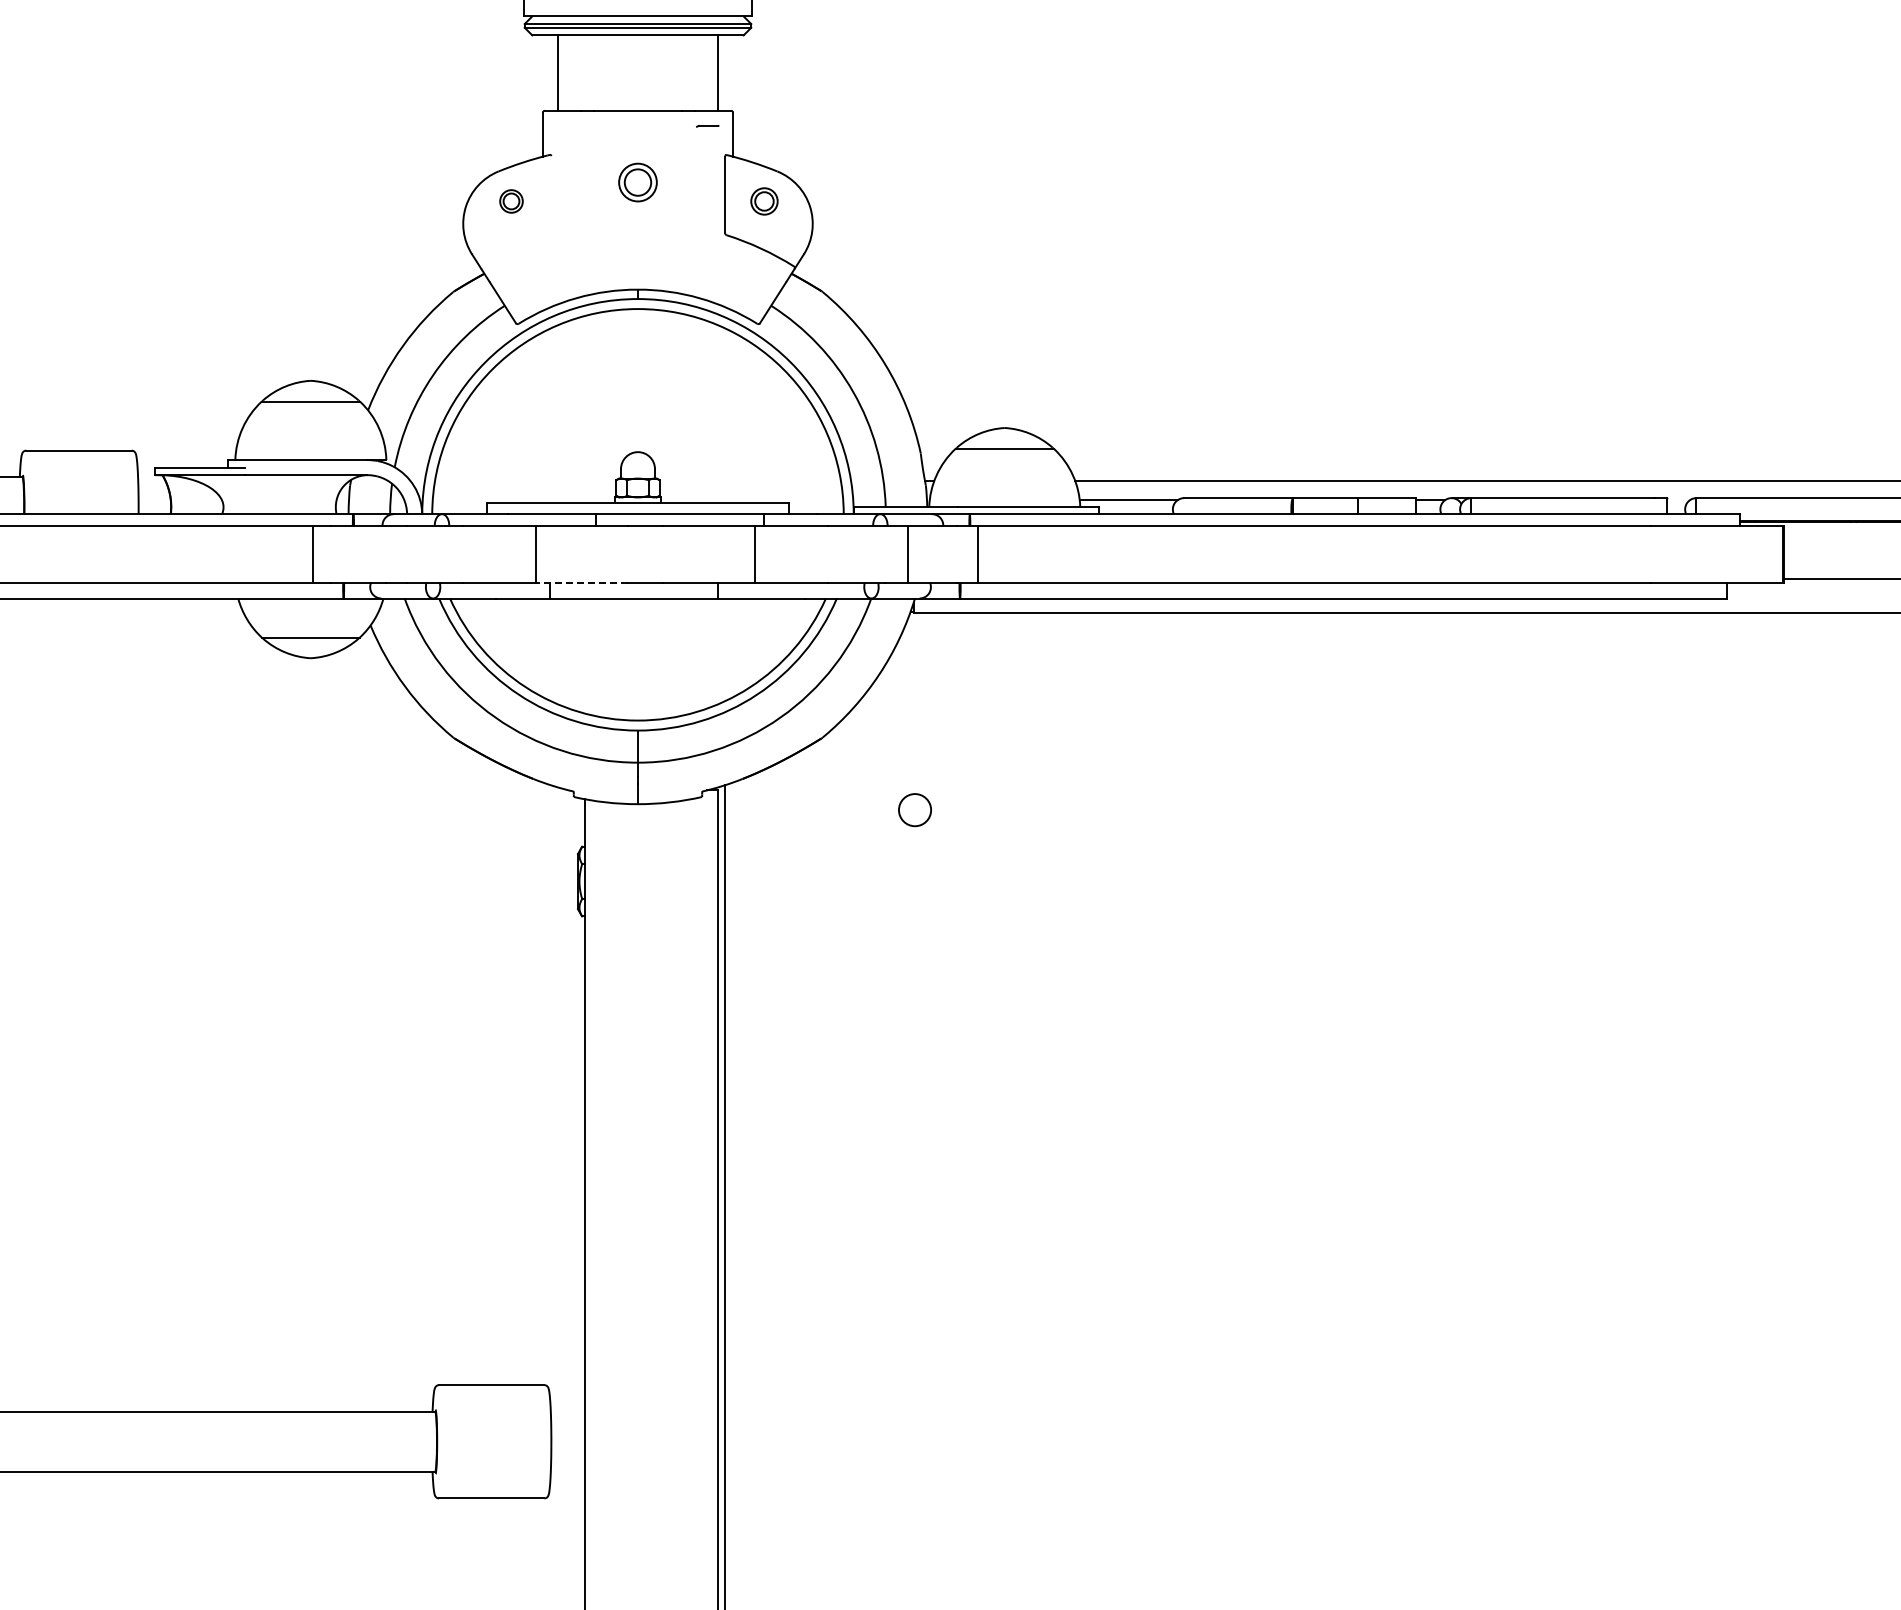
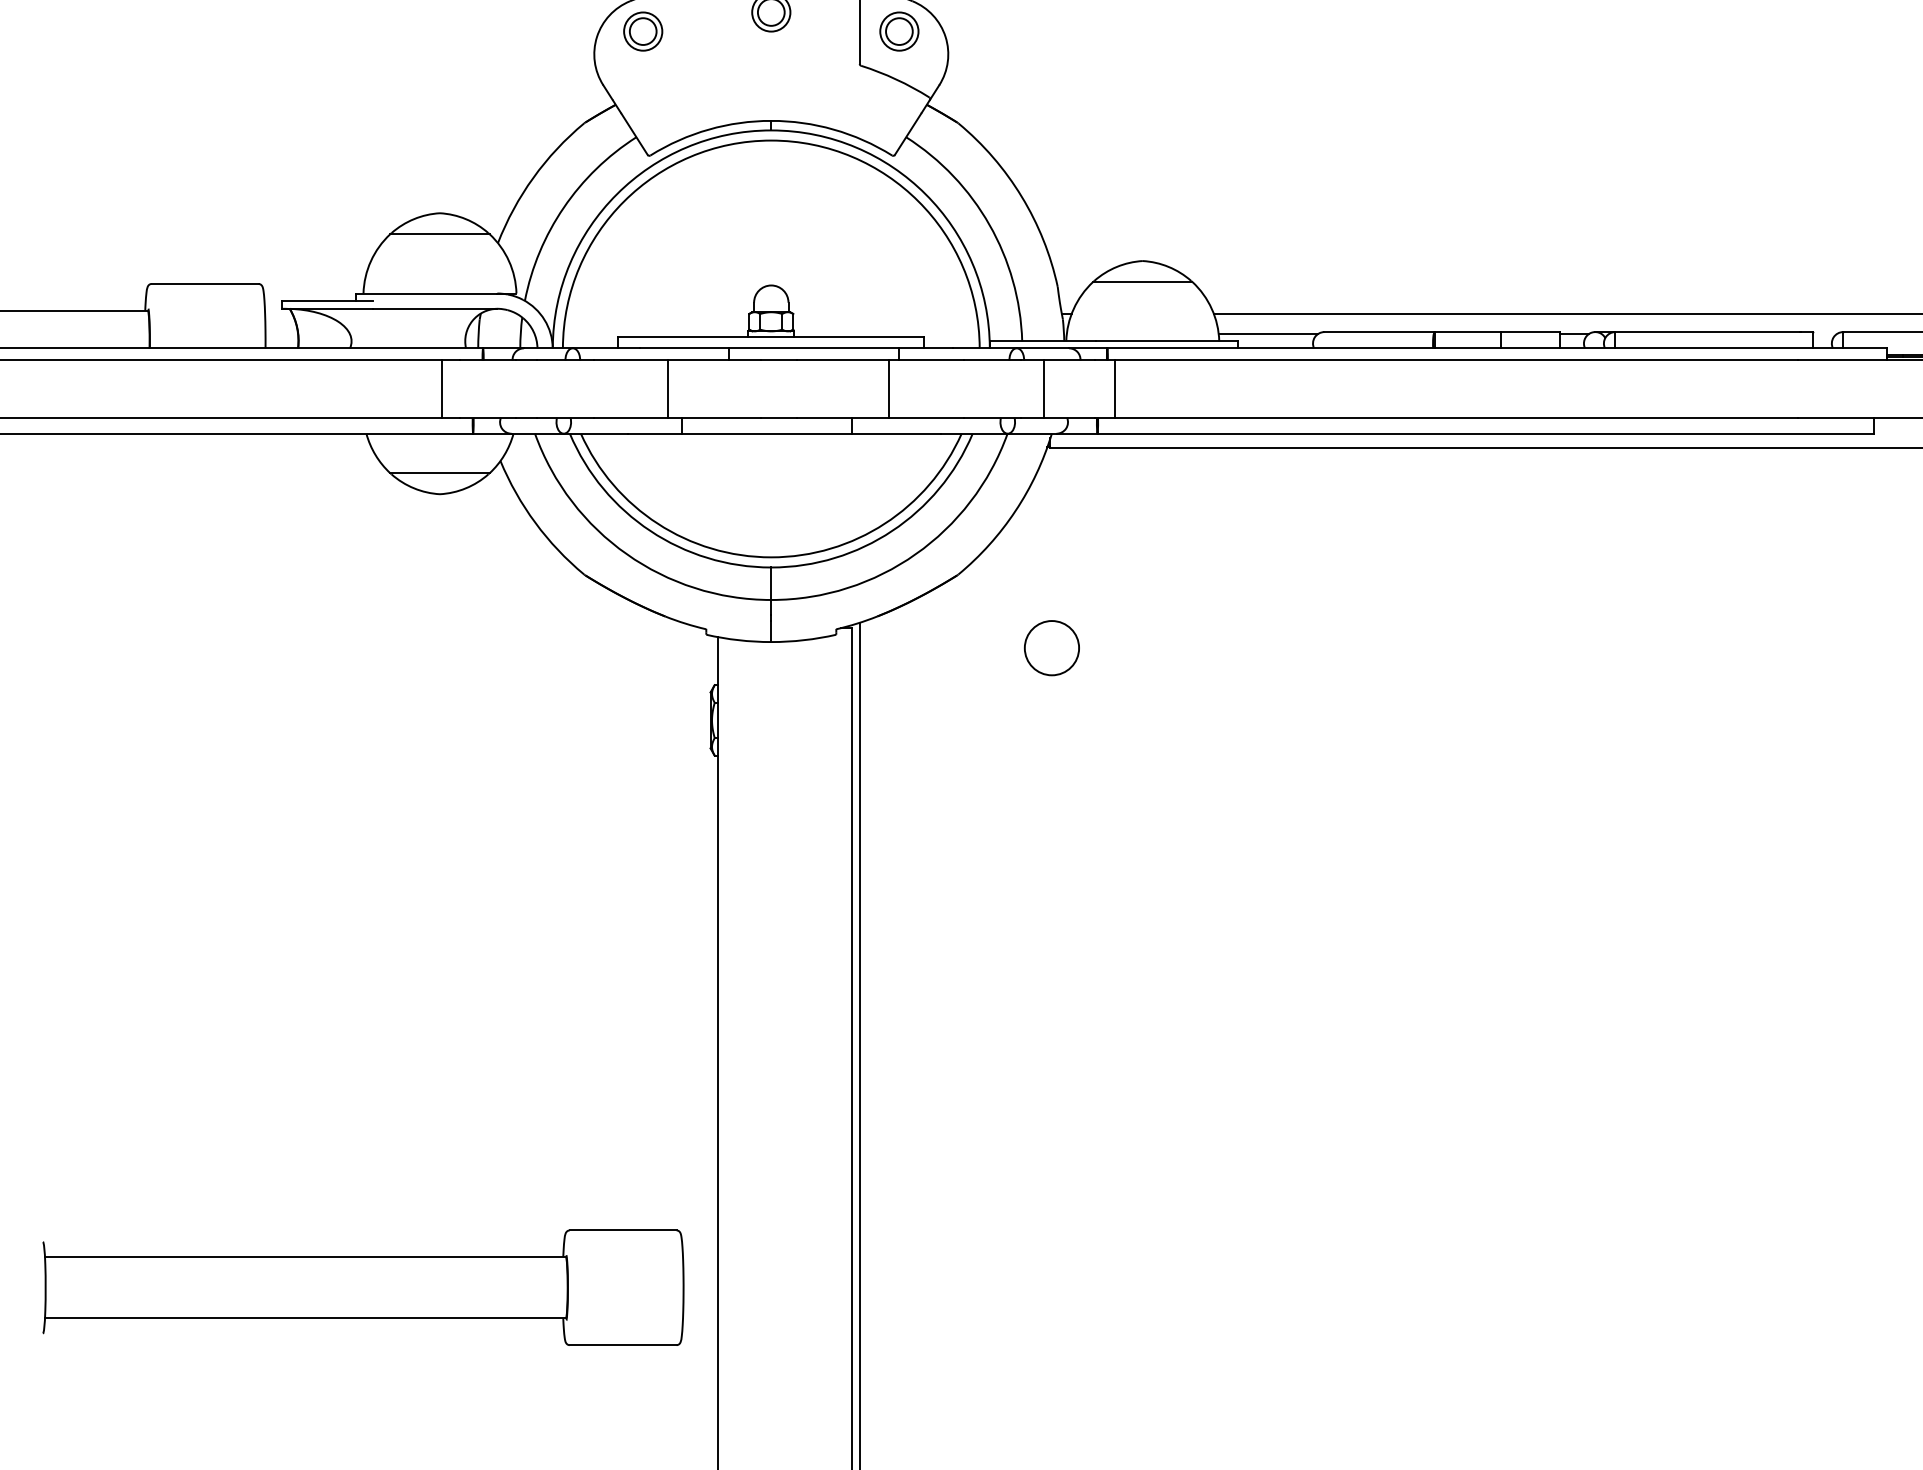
part: (511, 201) -> (643, 31), size x1.67
part: (764, 201) -> (899, 31), size x1.43
line: (582, 582) -> (715, 417), dashed -> solid
circle: (914, 809) -> (1051, 647), size x1.67

